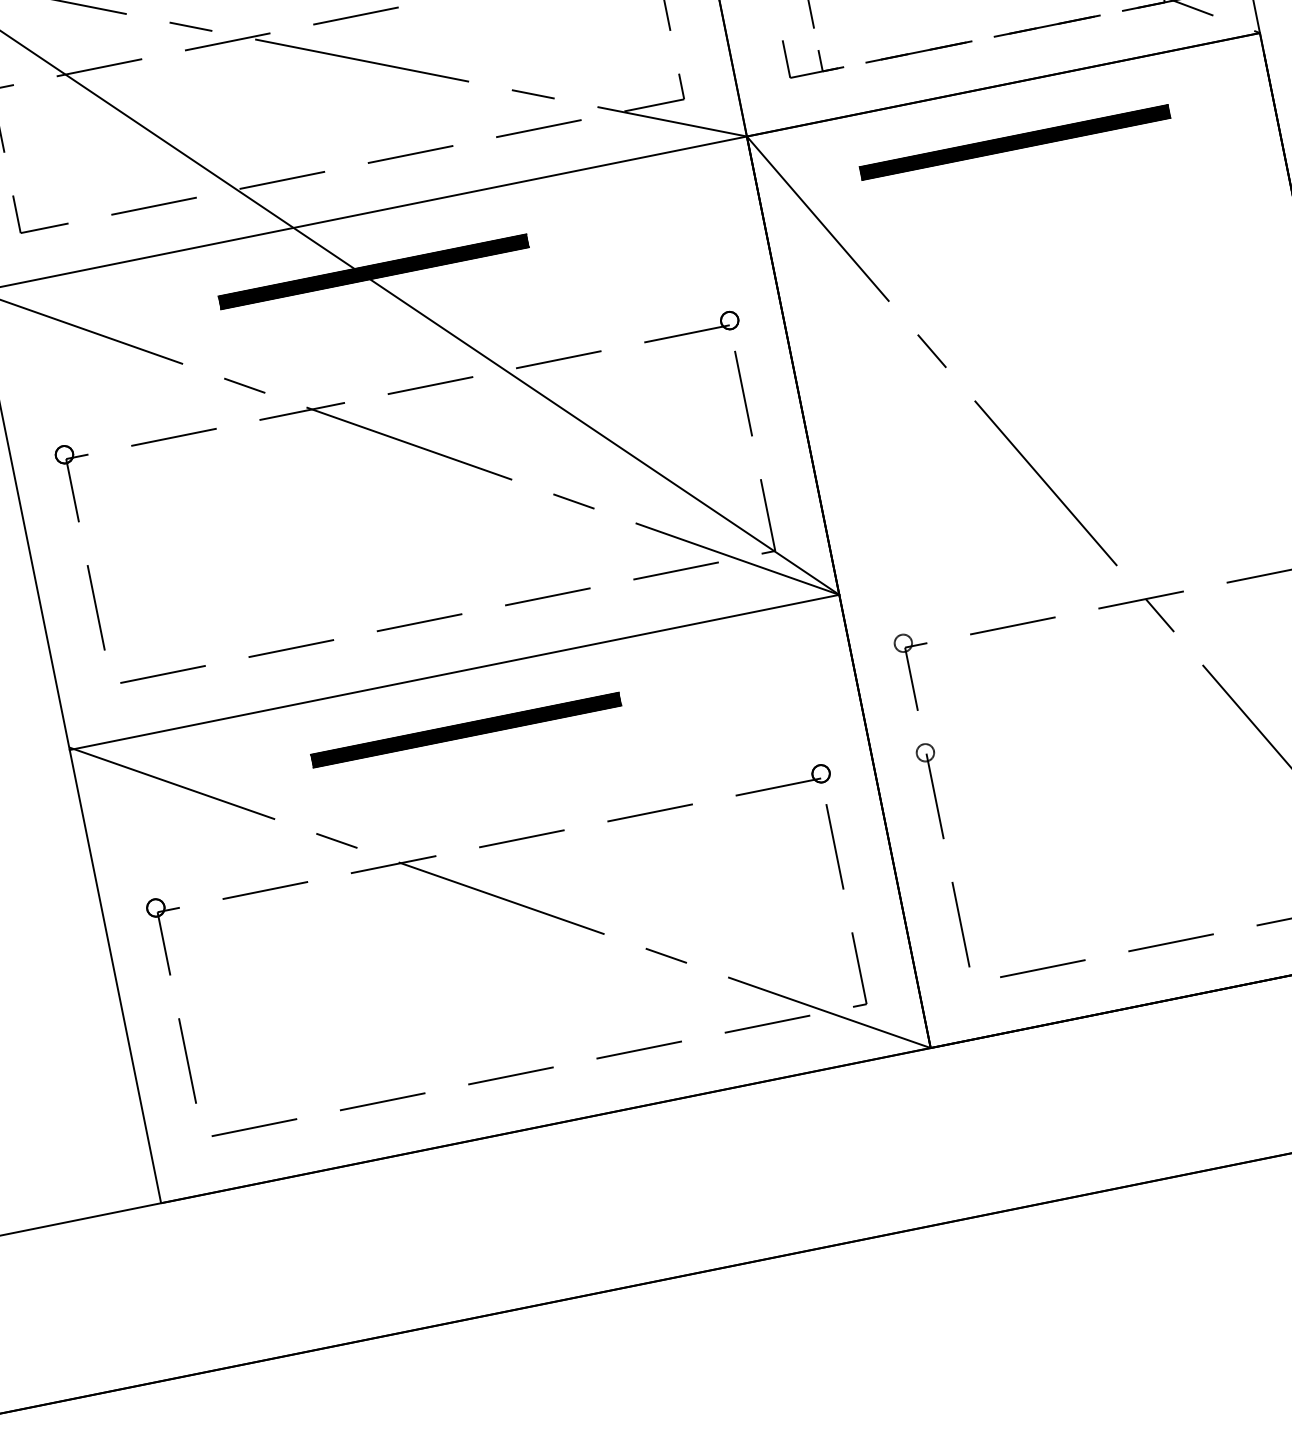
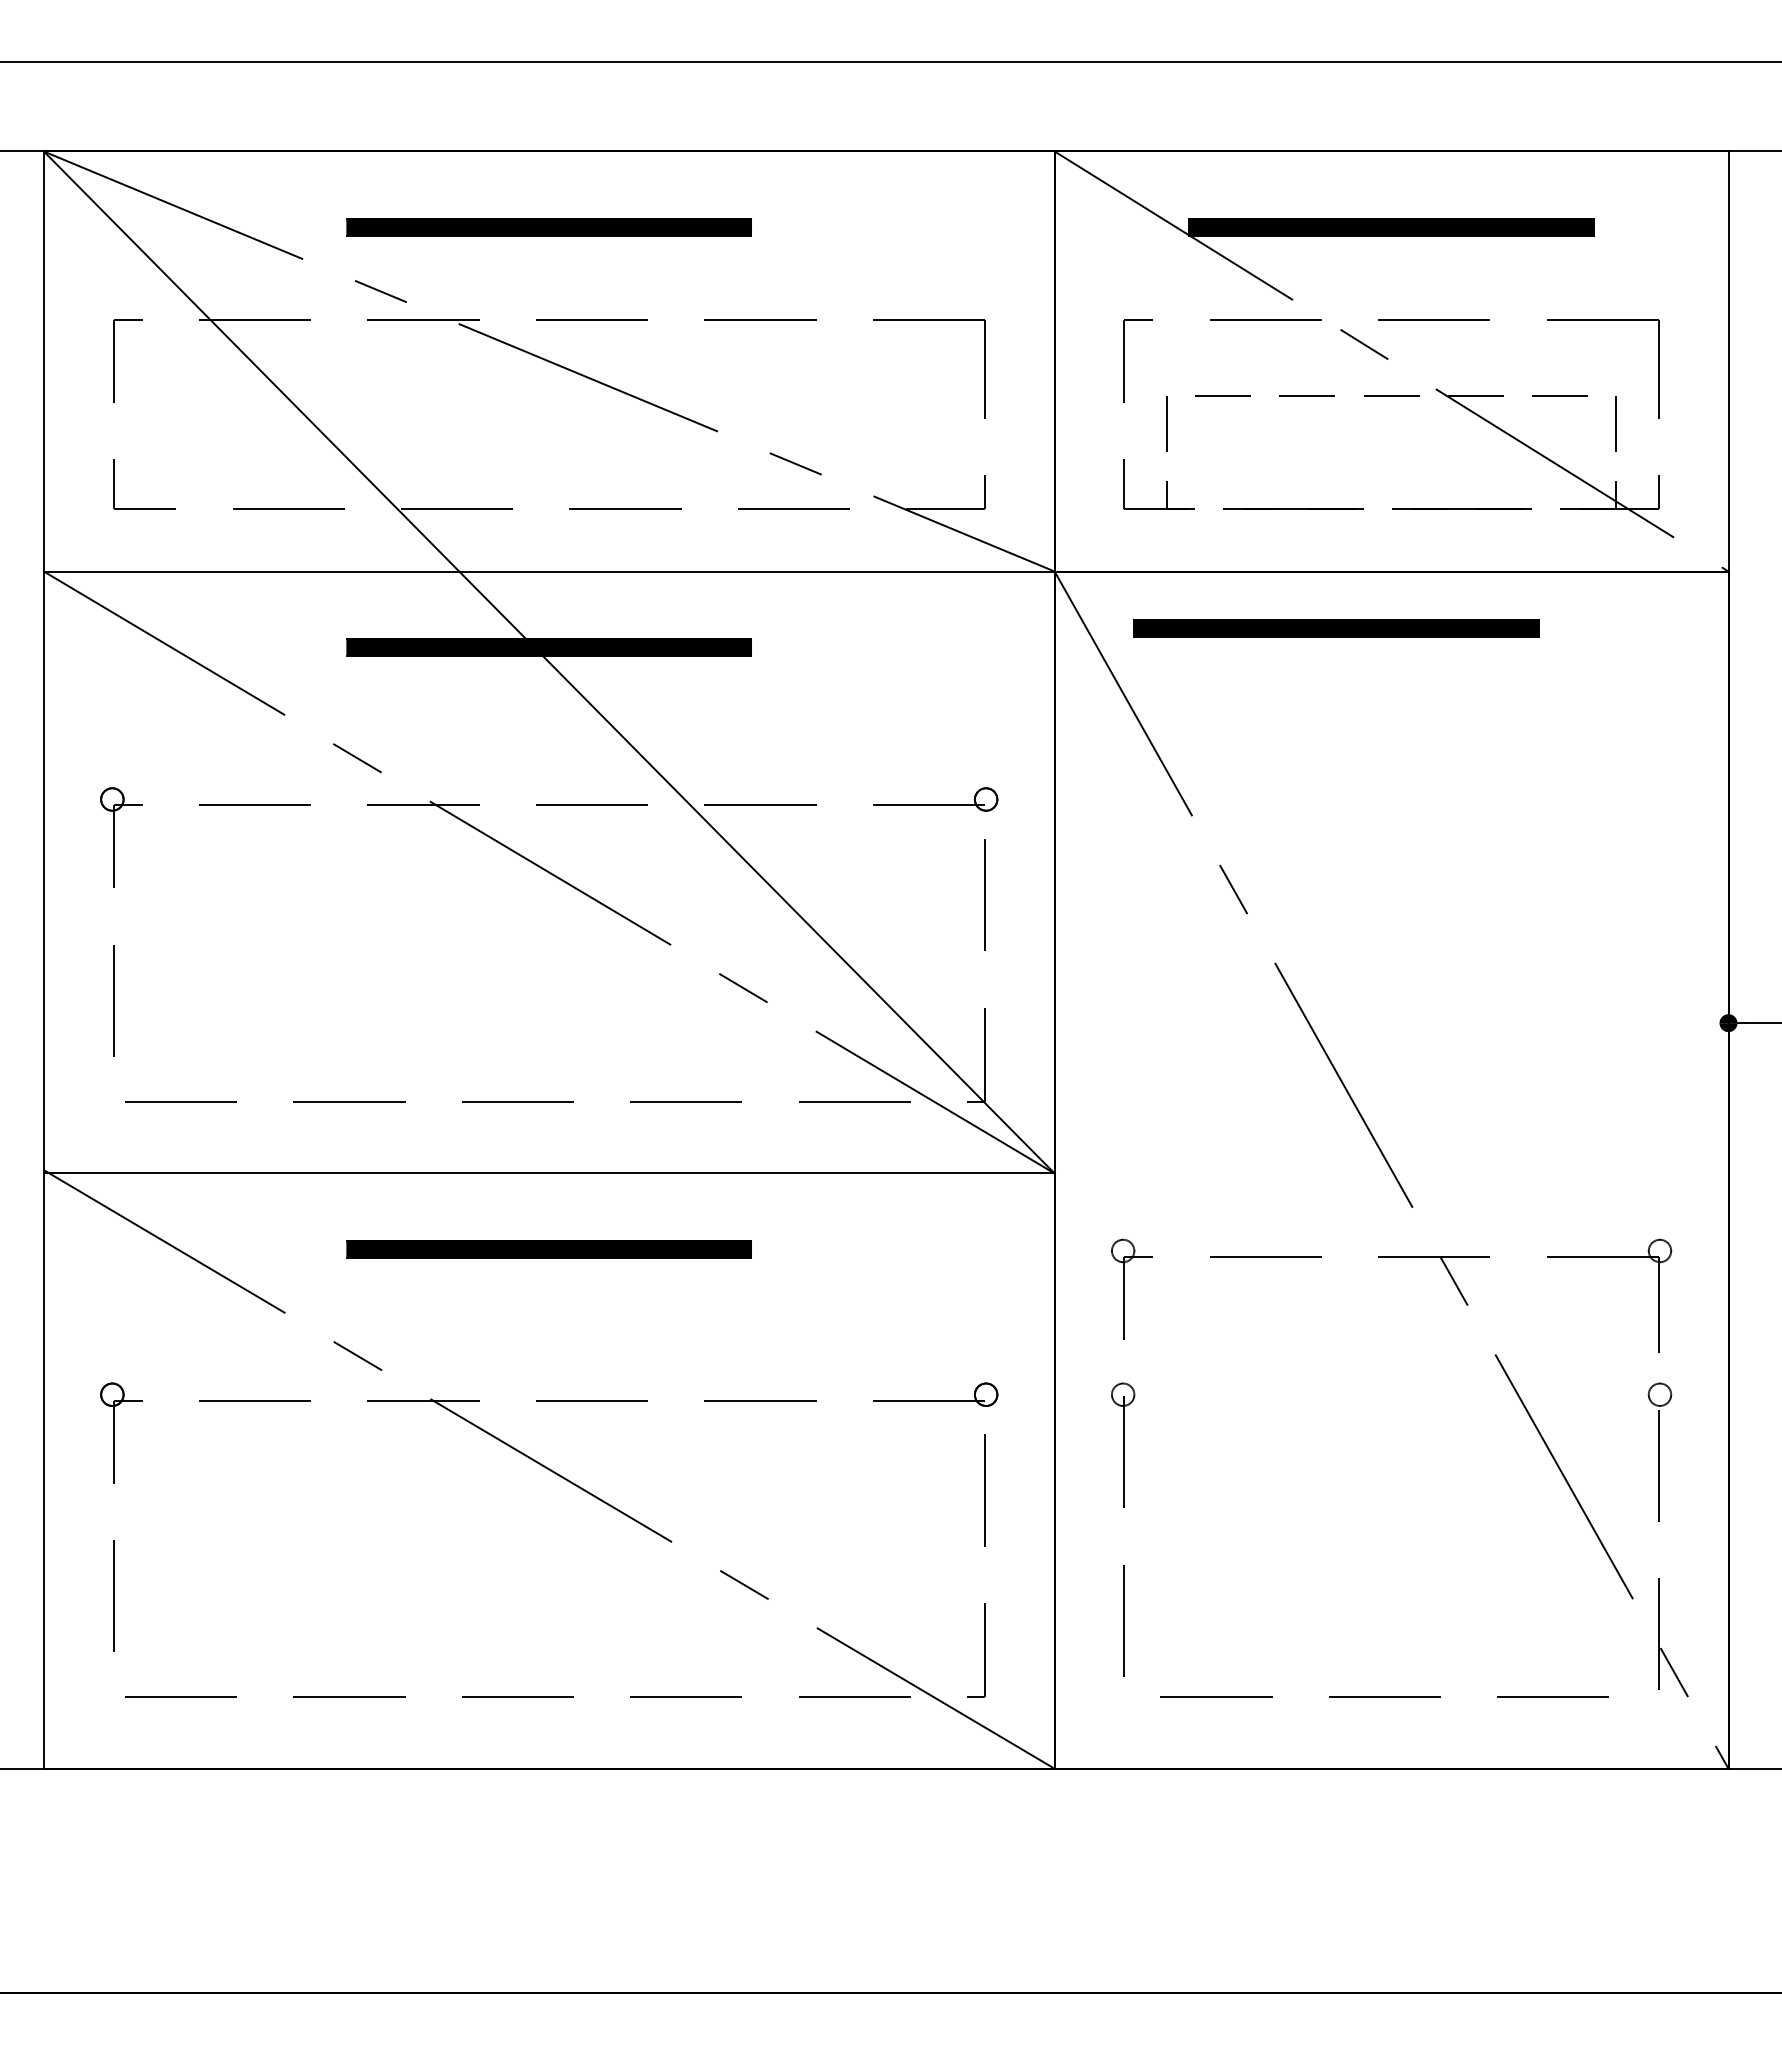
part: (1015, 142) -> (1336, 628), moved

